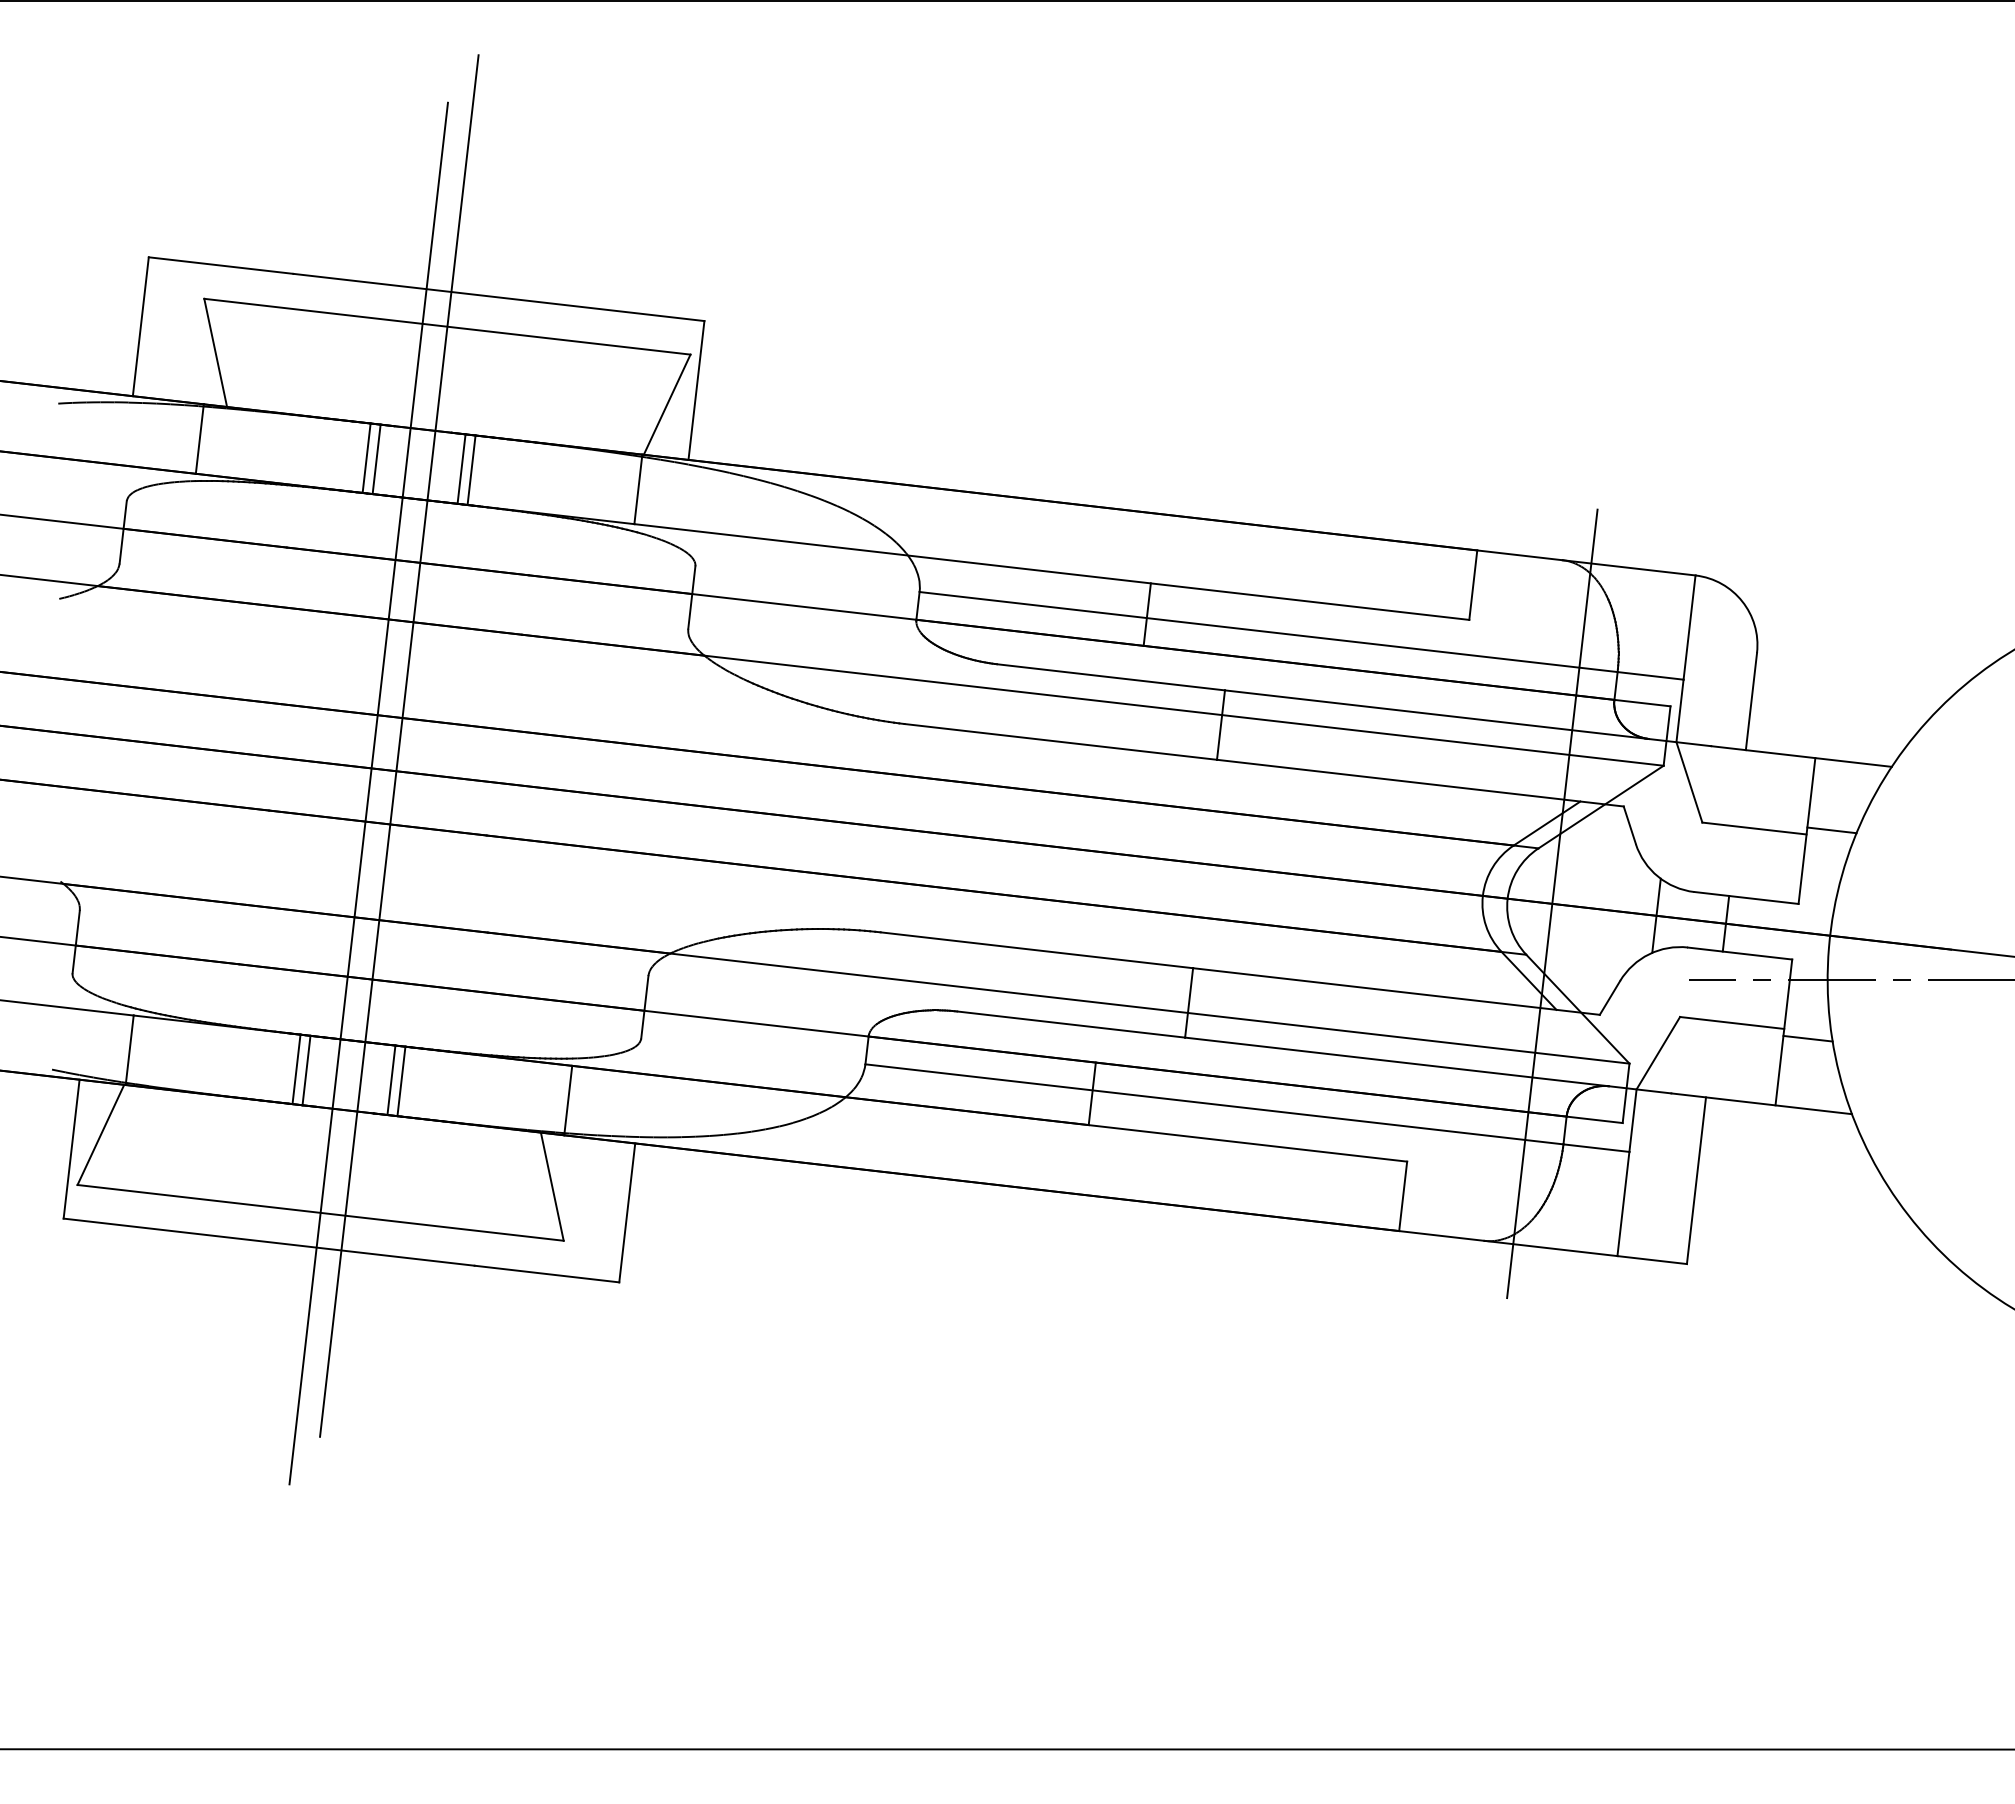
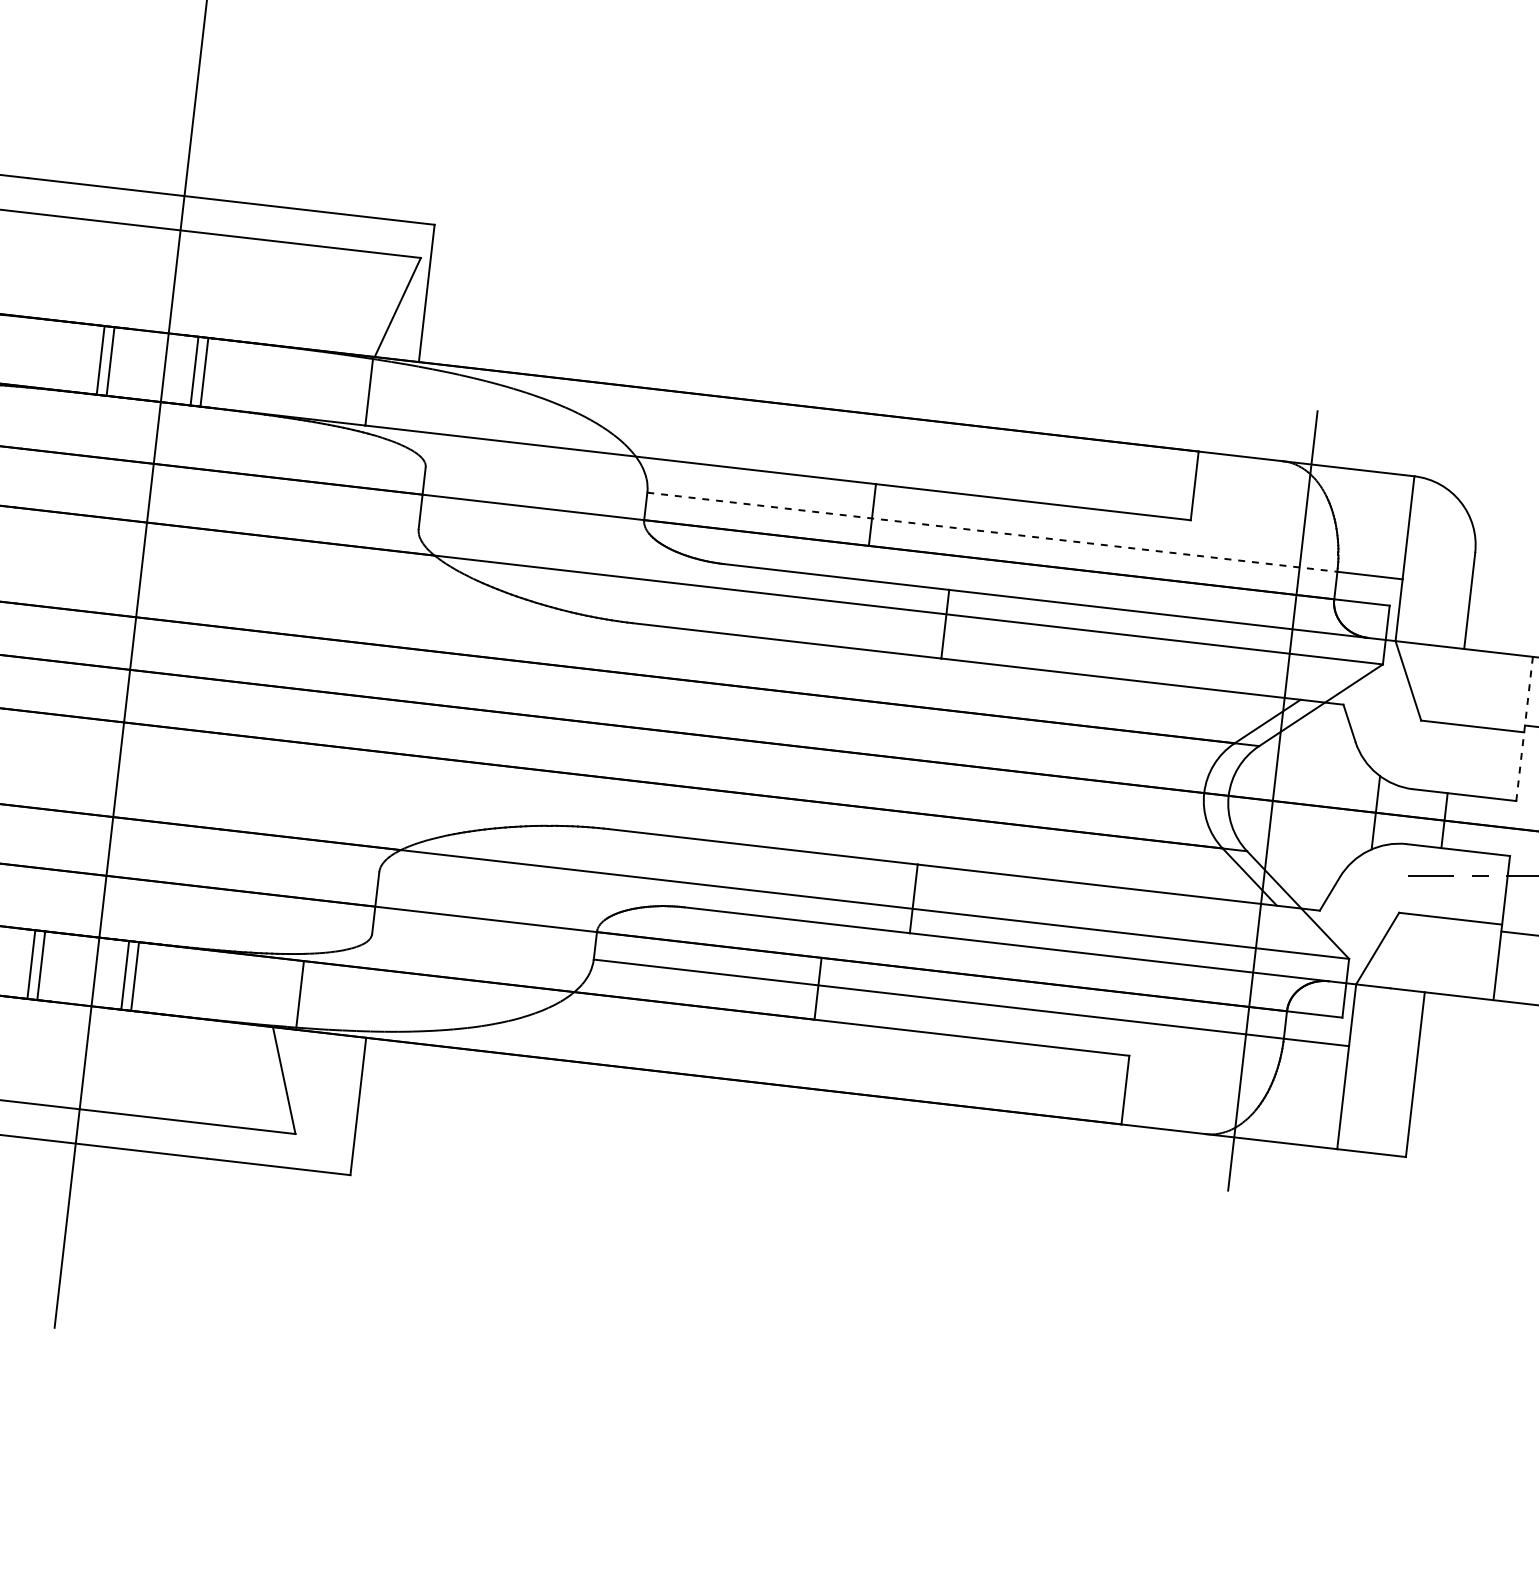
line: (1269, 632) -> (993, 532), solid -> dashed
line: (368, 793) -> (102, 691), removed
line: (1807, 830) -> (1525, 728), solid -> dashed

